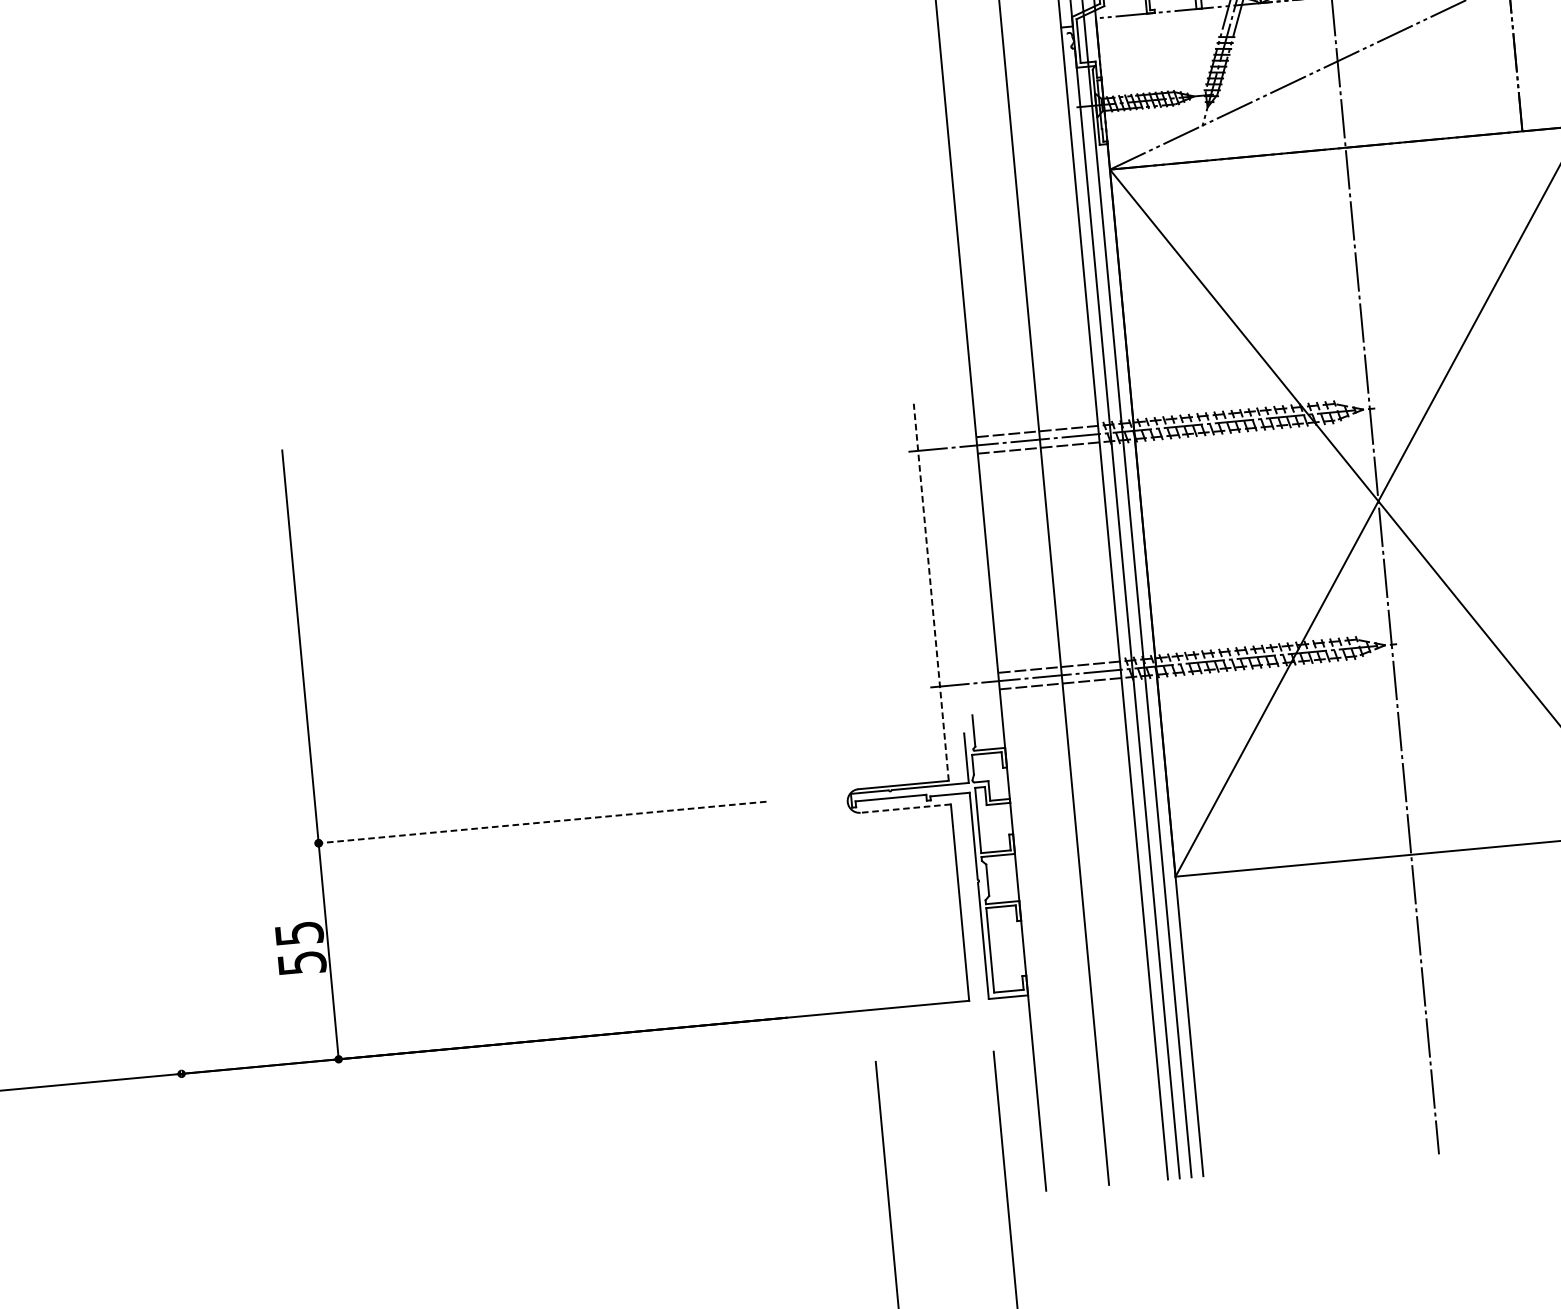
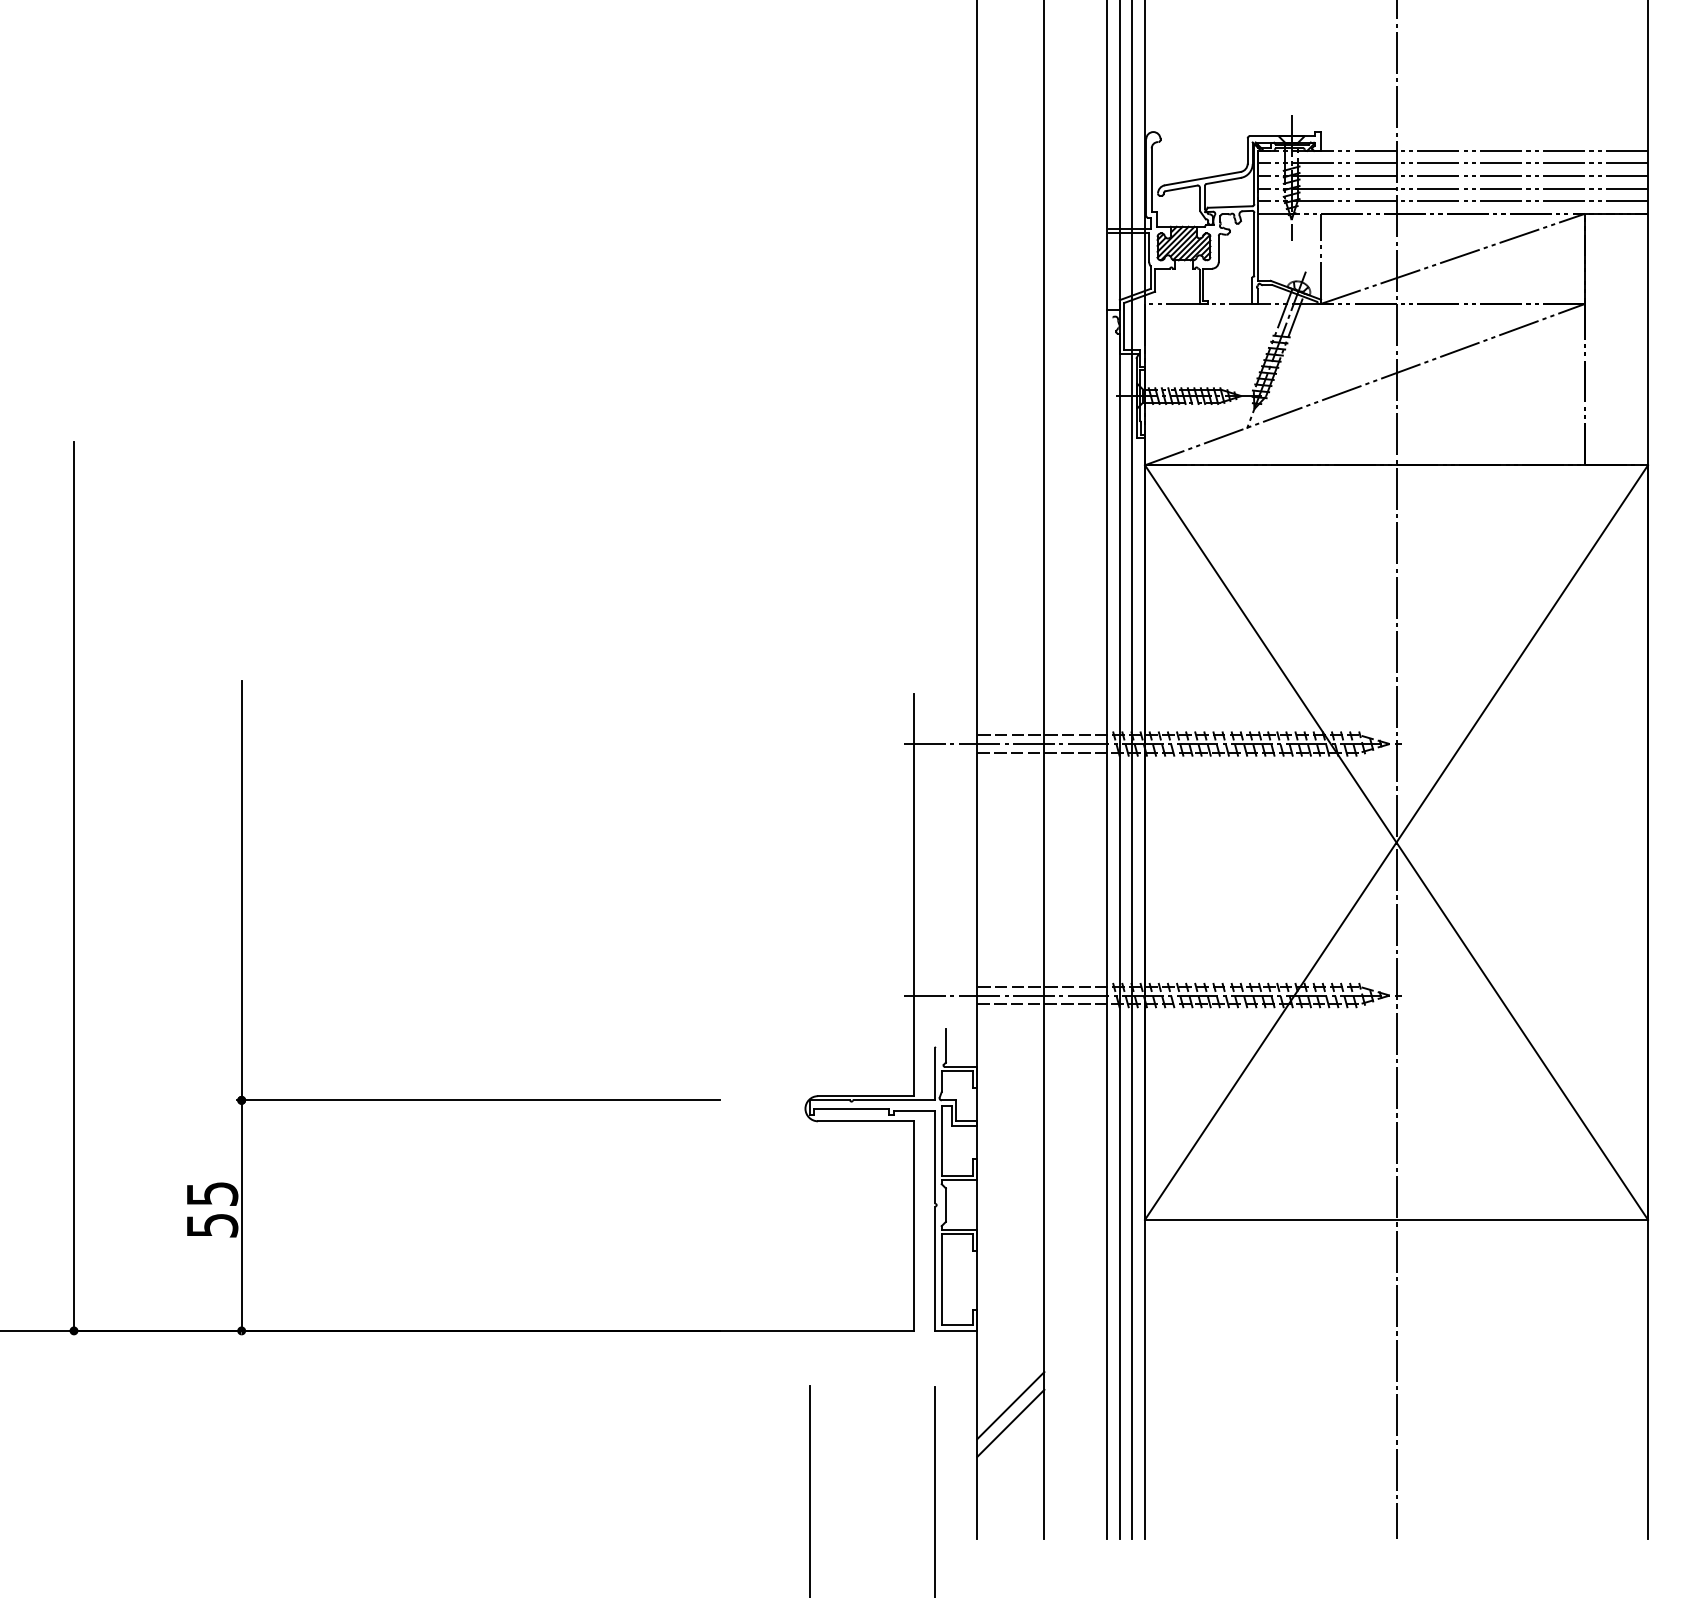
line: (931, 591) -> (914, 894), dashed -> solid
line: (143, 657) -> (74, 886), added
line: (905, 808) -> (865, 1121), dashed -> solid
line: (540, 822) -> (478, 1100), dashed -> solid
line: (1065, 1062) -> (1010, 1405), added
line: (1067, 1078) -> (1010, 1422), added

